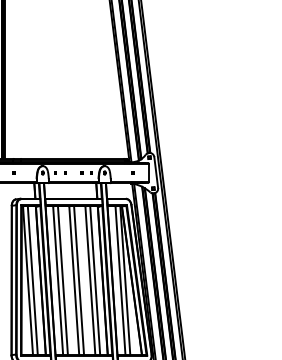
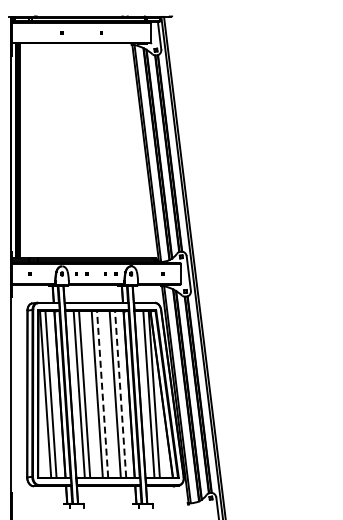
line: (78, 280) -> (102, 394), solid -> dashed
line: (95, 280) -> (120, 394), solid -> dashed

